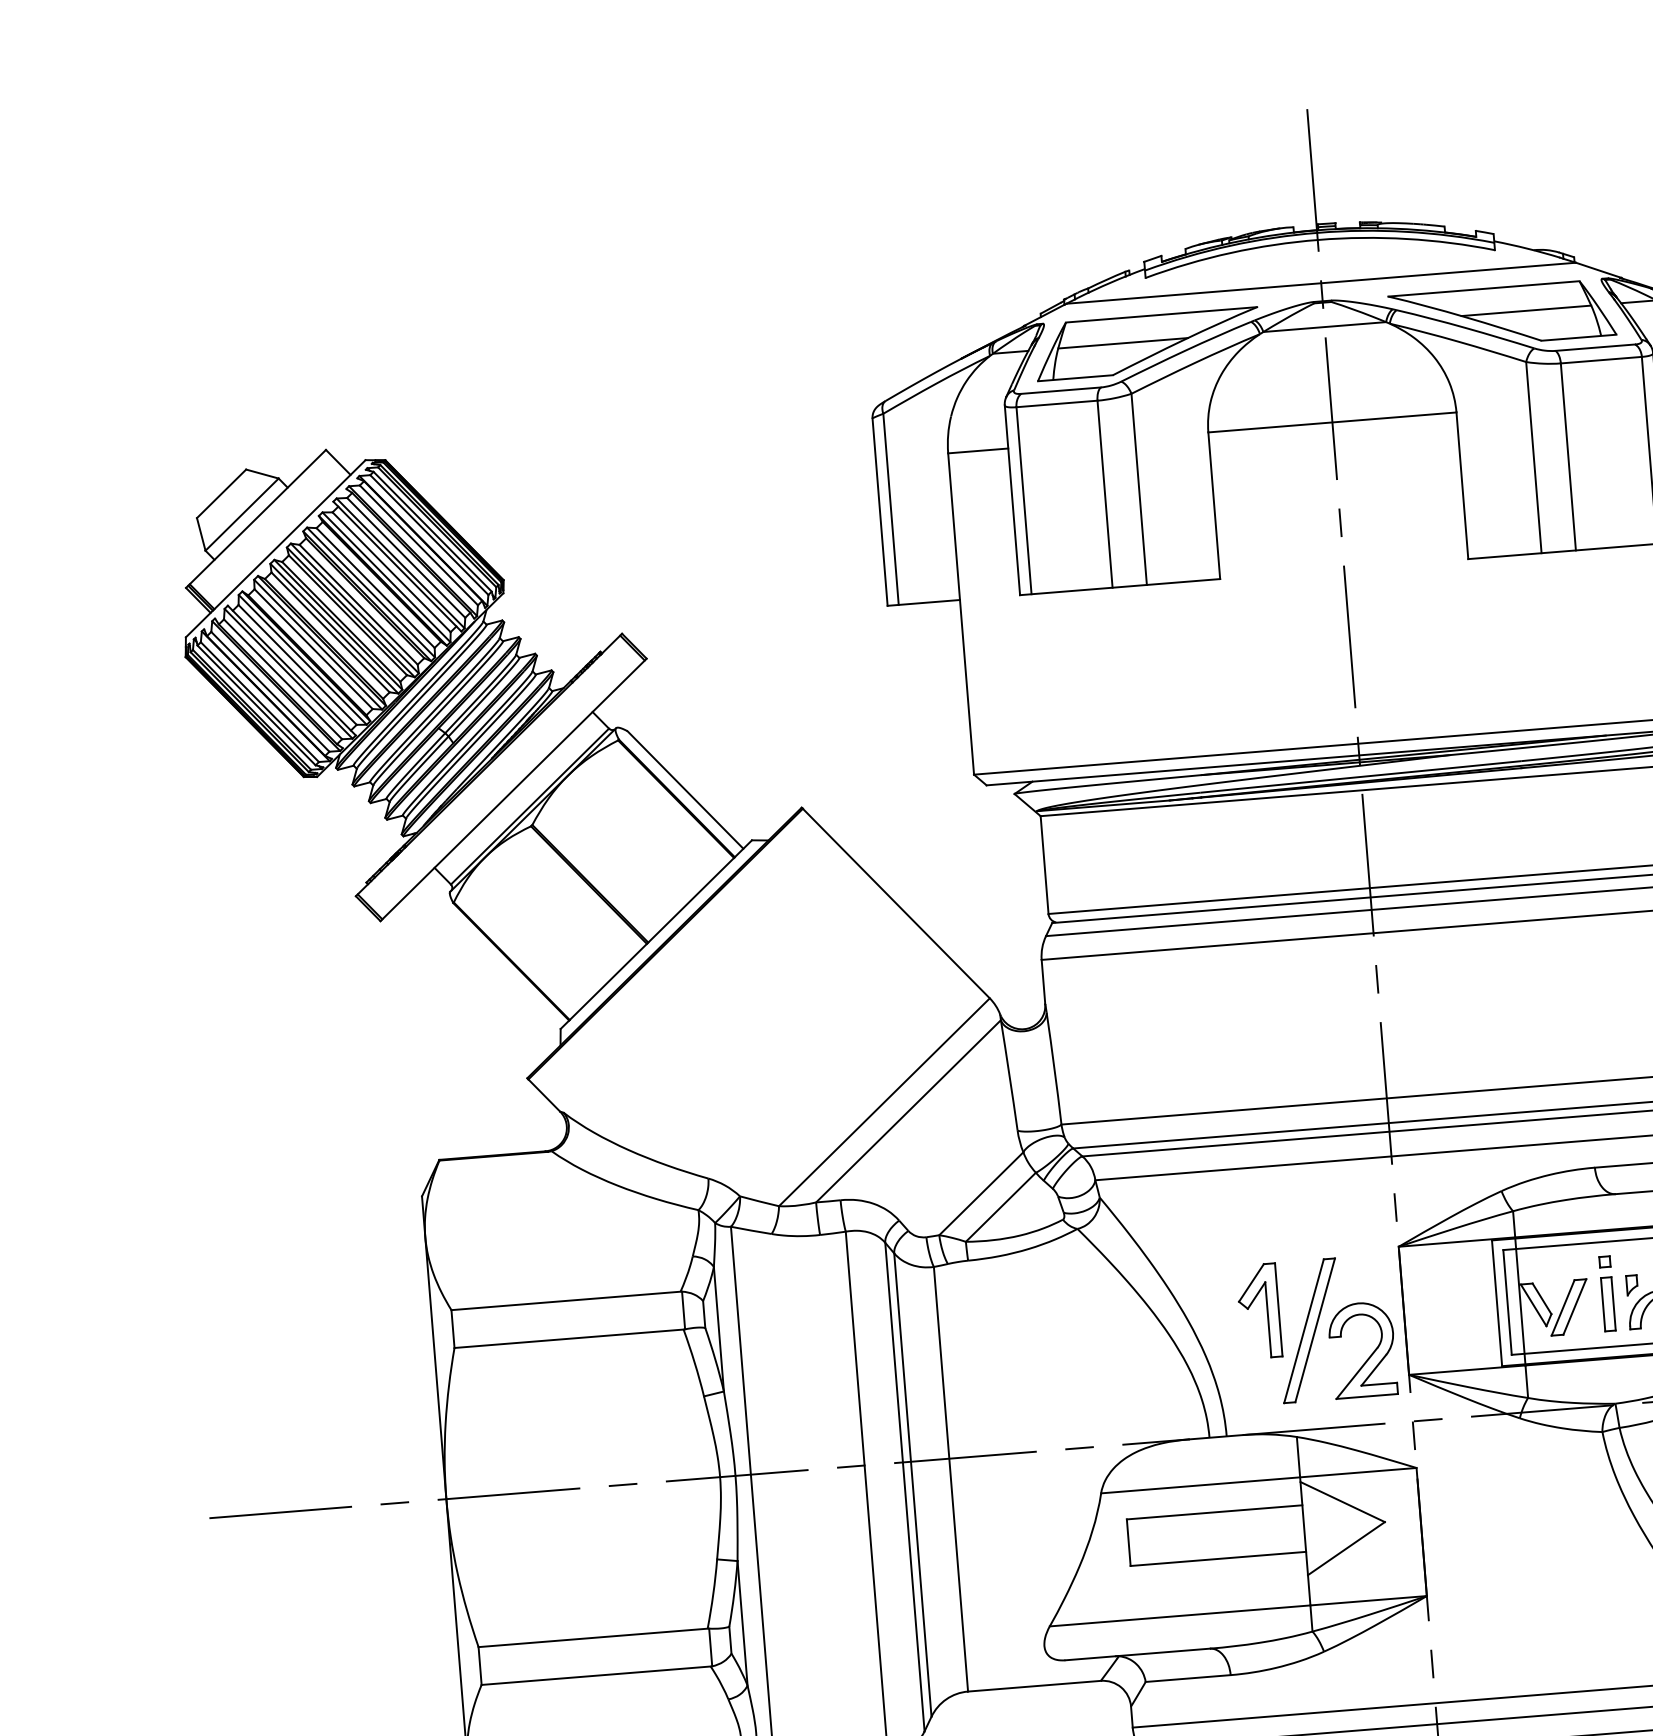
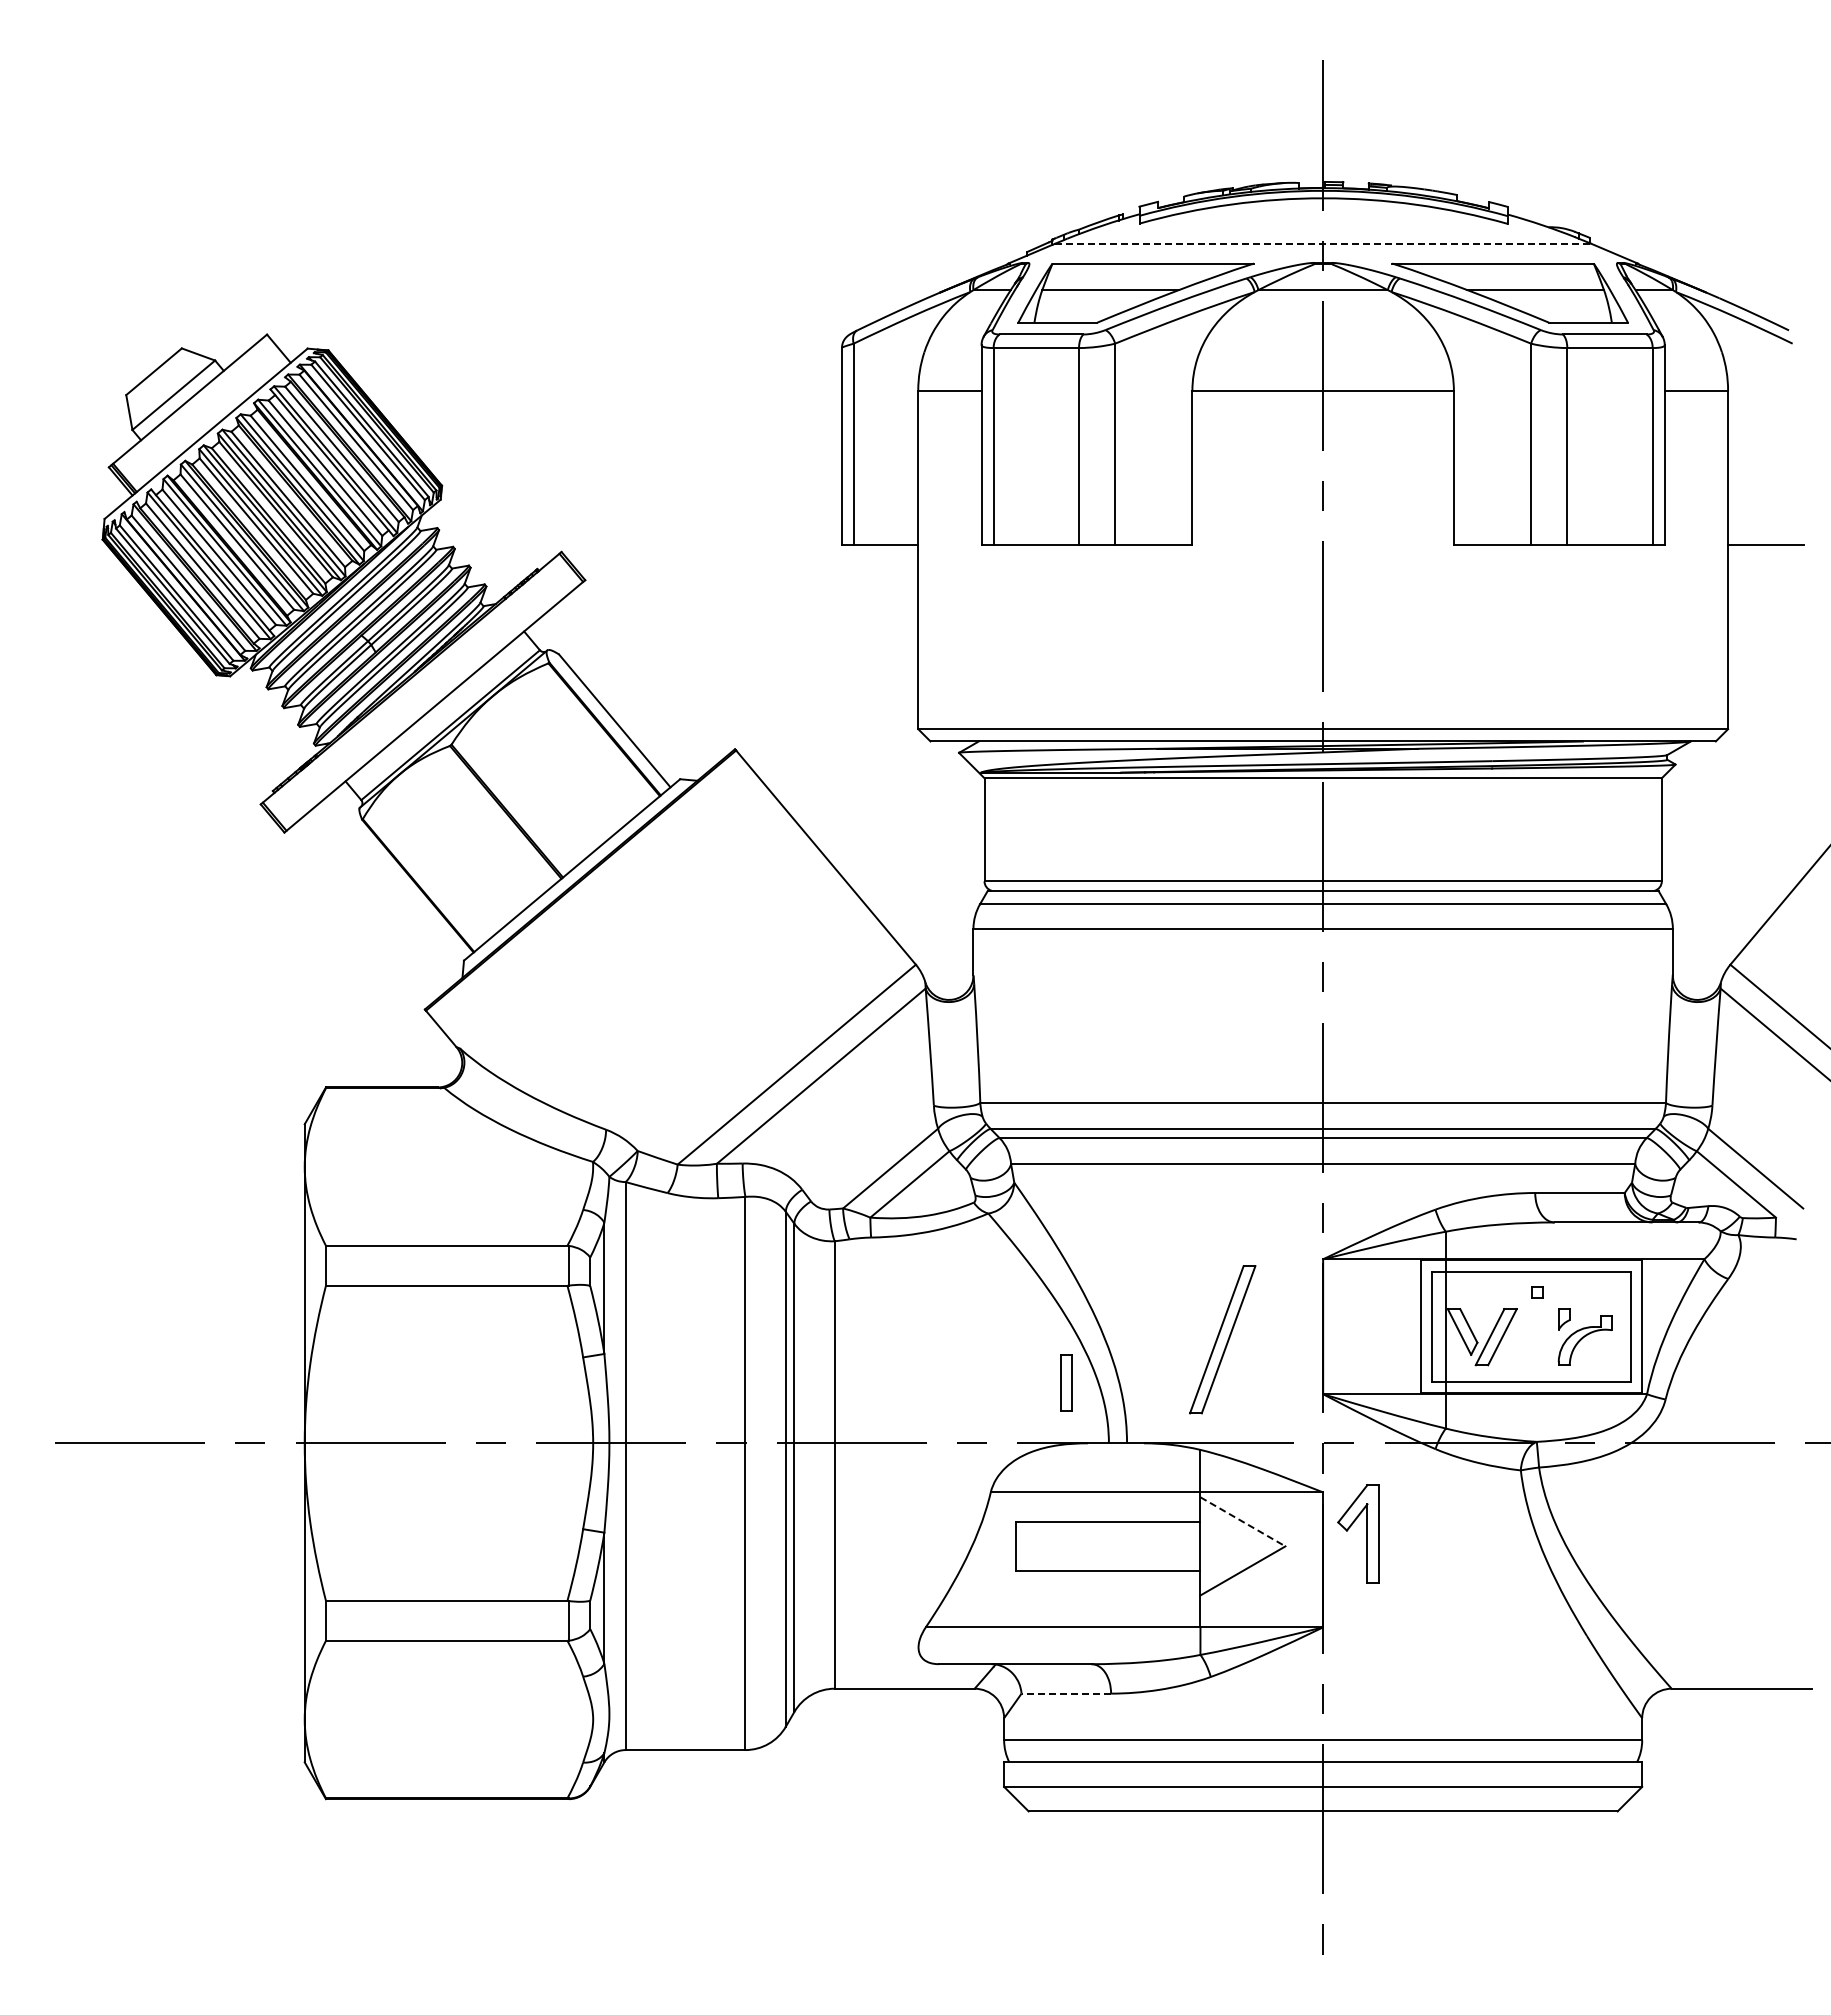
line: (1321, 282) -> (1323, 243), solid -> dashed
part: (1608, 1303) -> (1066, 1382), moved
part: (1266, 1310) -> (1366, 1533), moved
part: (1369, 1356) -> (1283, 1371), removed
line: (1343, 1502) -> (1243, 1522), solid -> dashed
line: (1188, 1678) -> (1066, 1693), solid -> dashed

